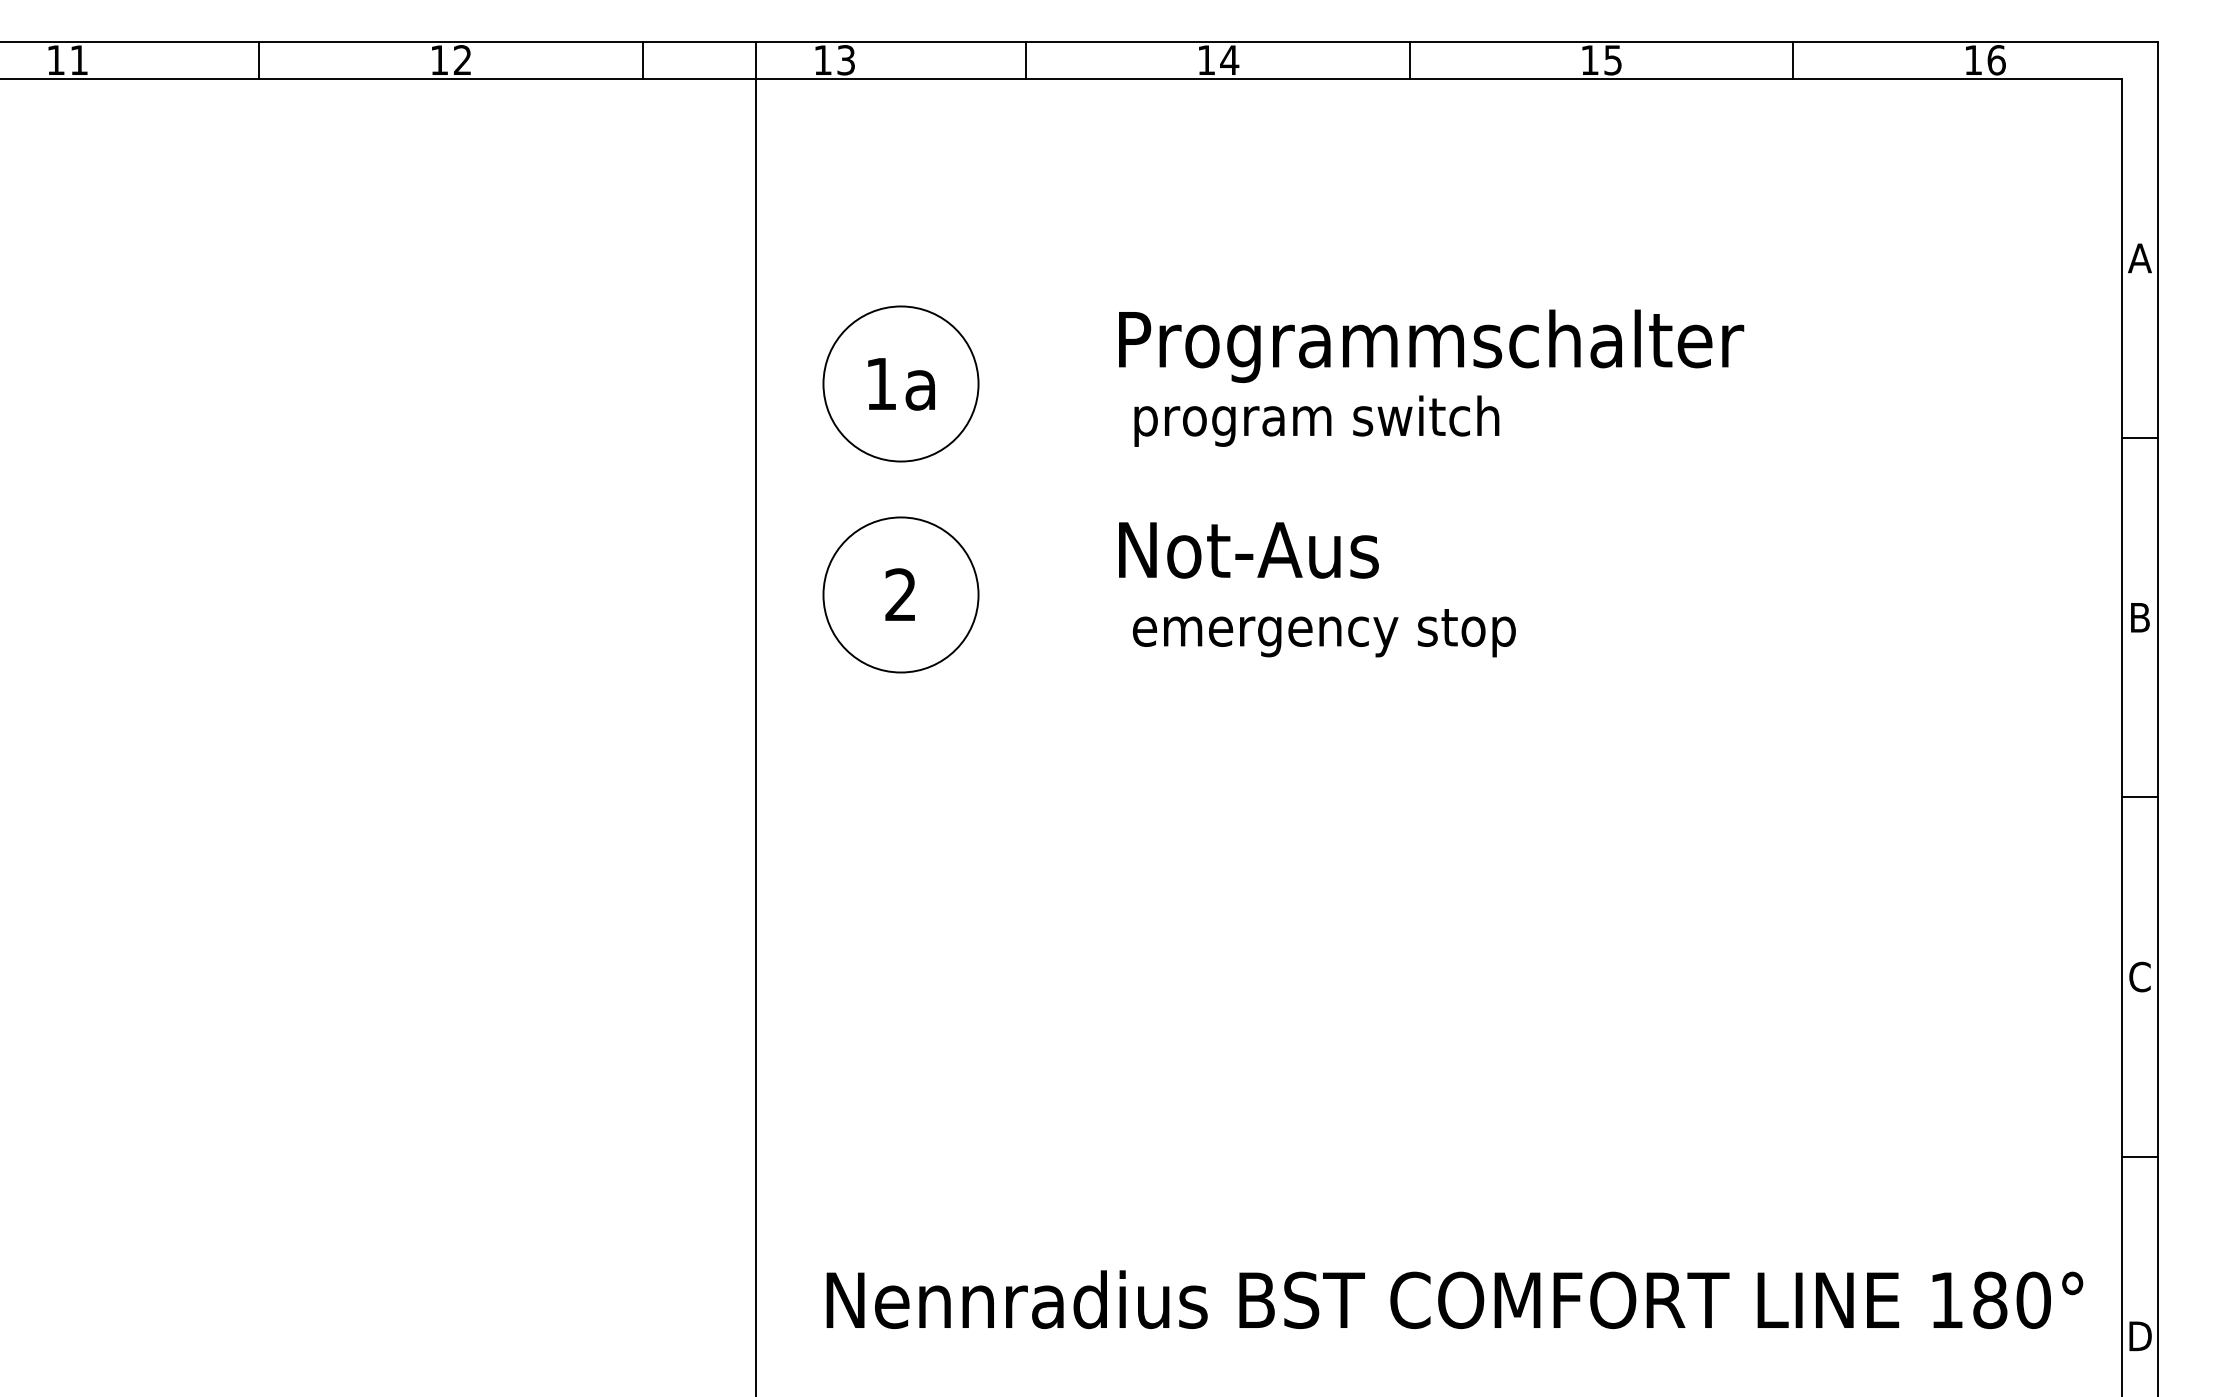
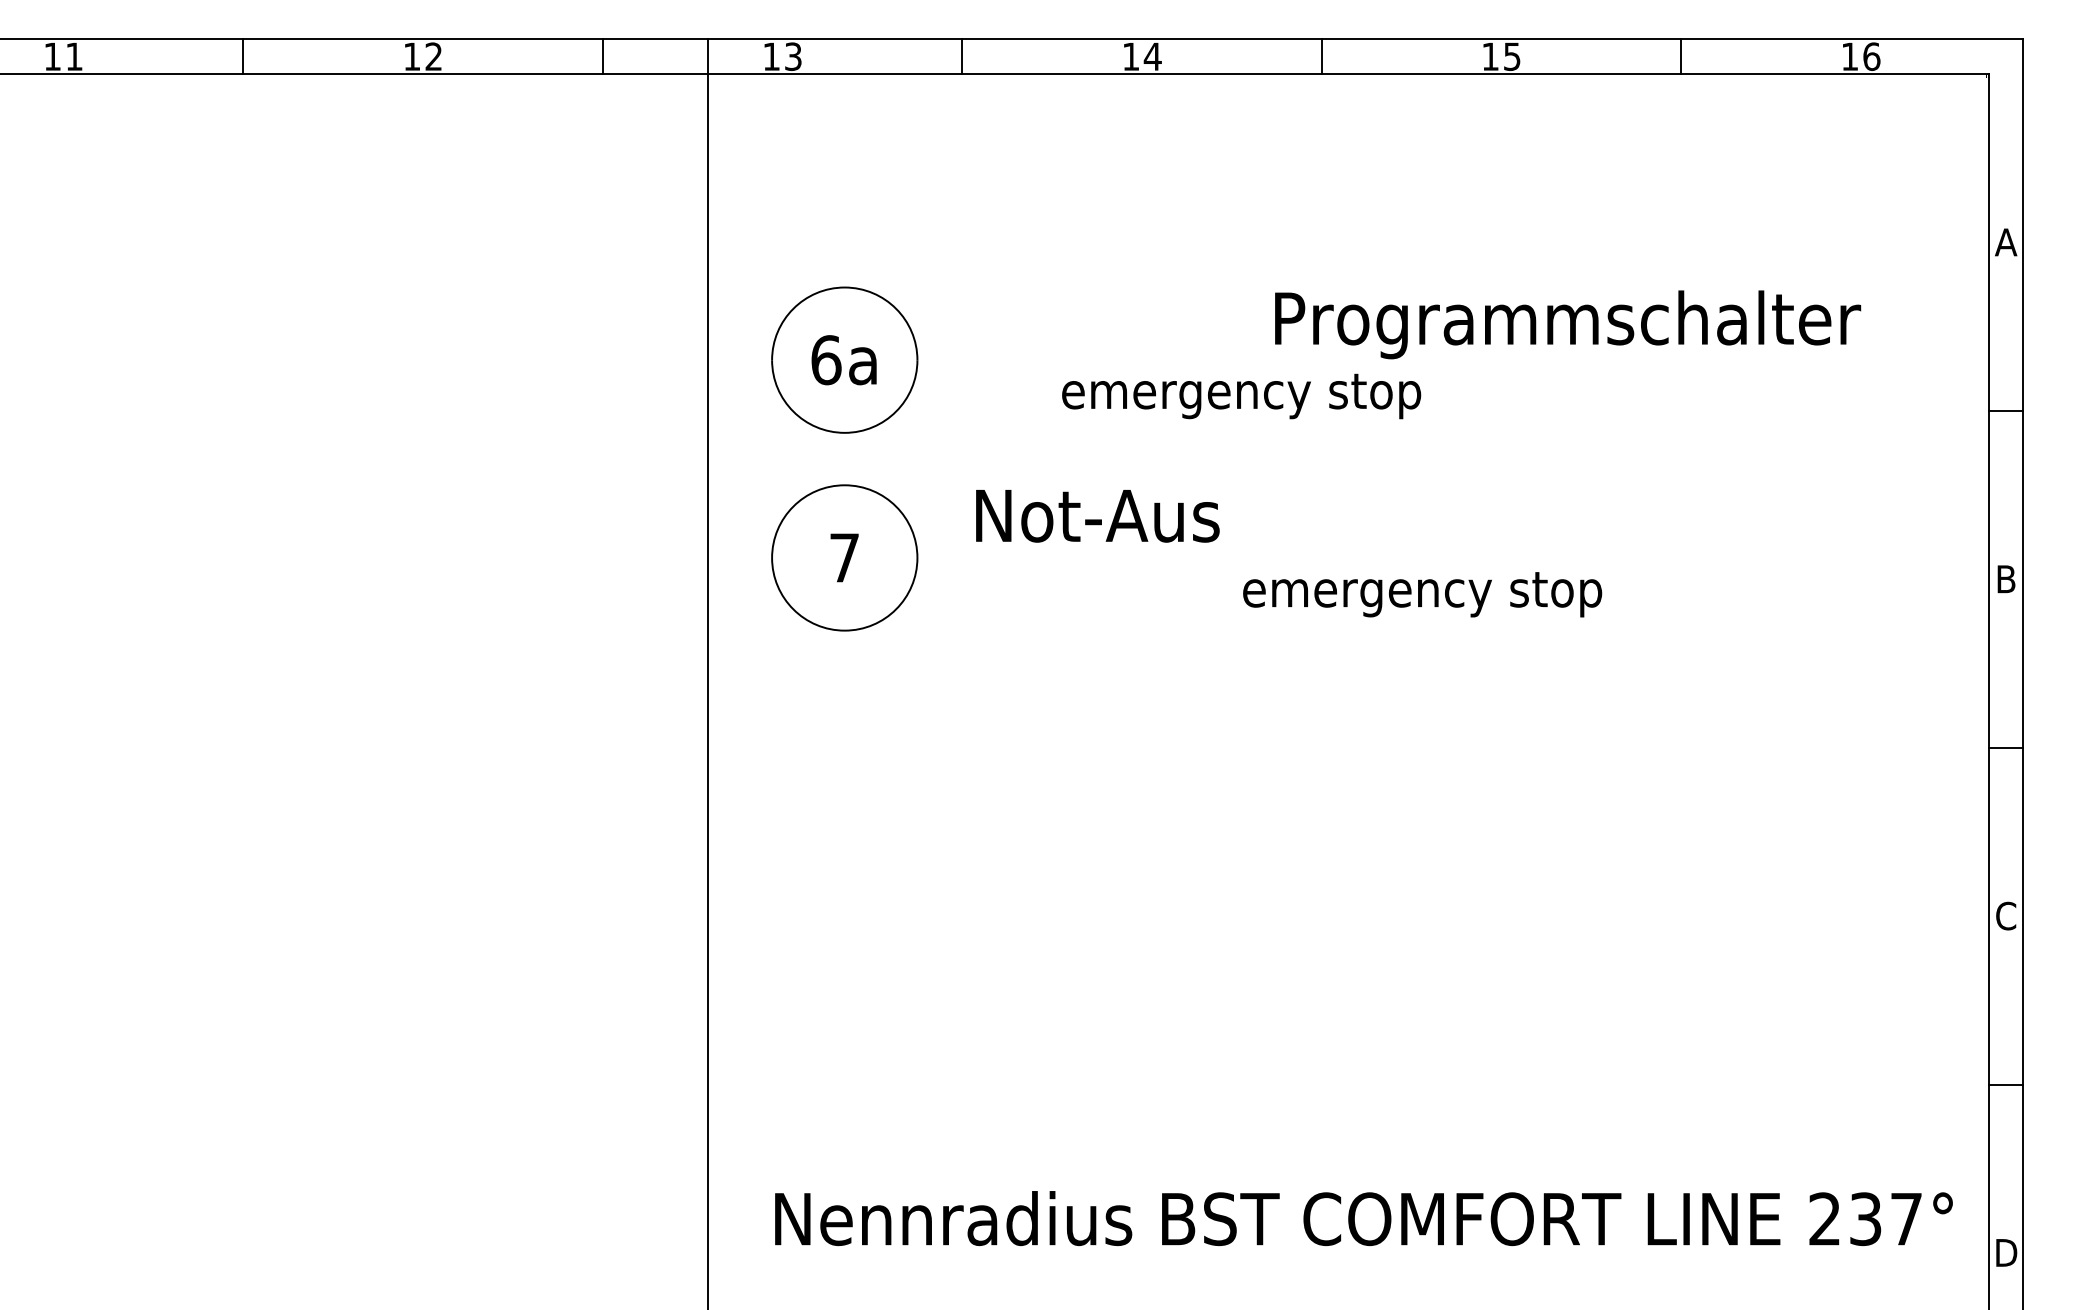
text: (1432, 345) -> (1568, 324), moved
text: (881, 384) -> (826, 360), 1a -> 6a
text: (1324, 421) -> (1241, 395), program switch -> emergency stop
text: (1248, 550) -> (1097, 516), moved
text: (900, 594) -> (844, 557), 2 -> 7
text: (1324, 632) -> (1422, 594), moved
text: (1989, 1300) -> (1865, 1219), 180° -> 237°

